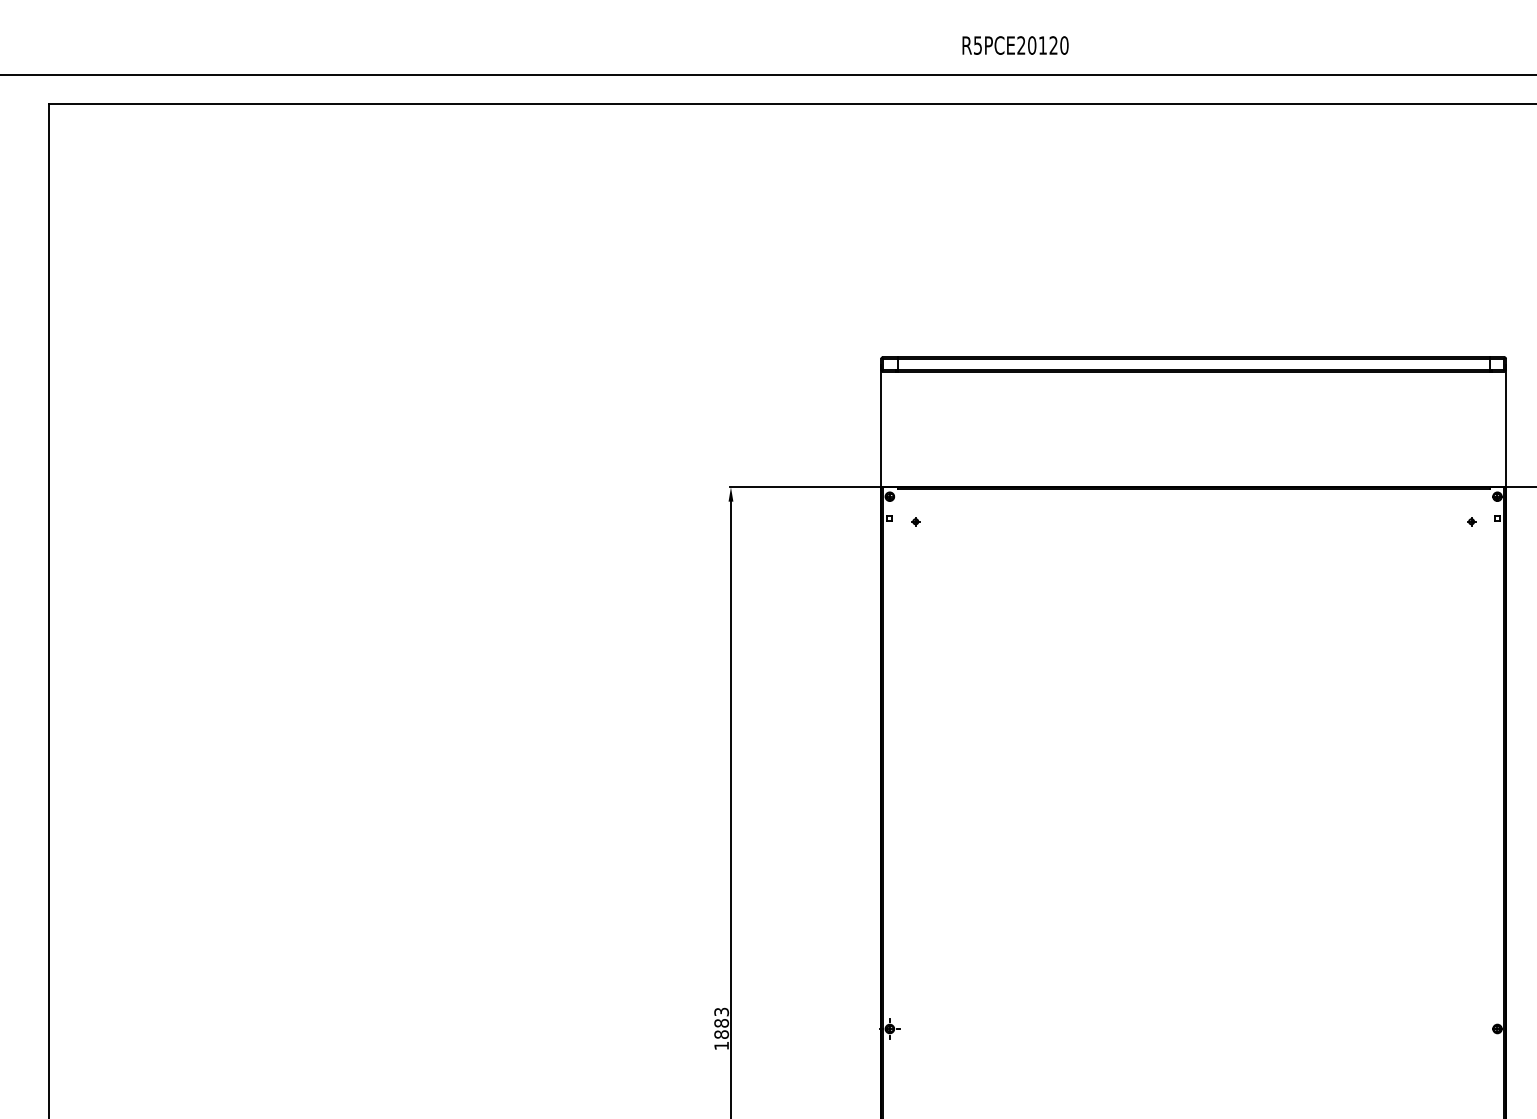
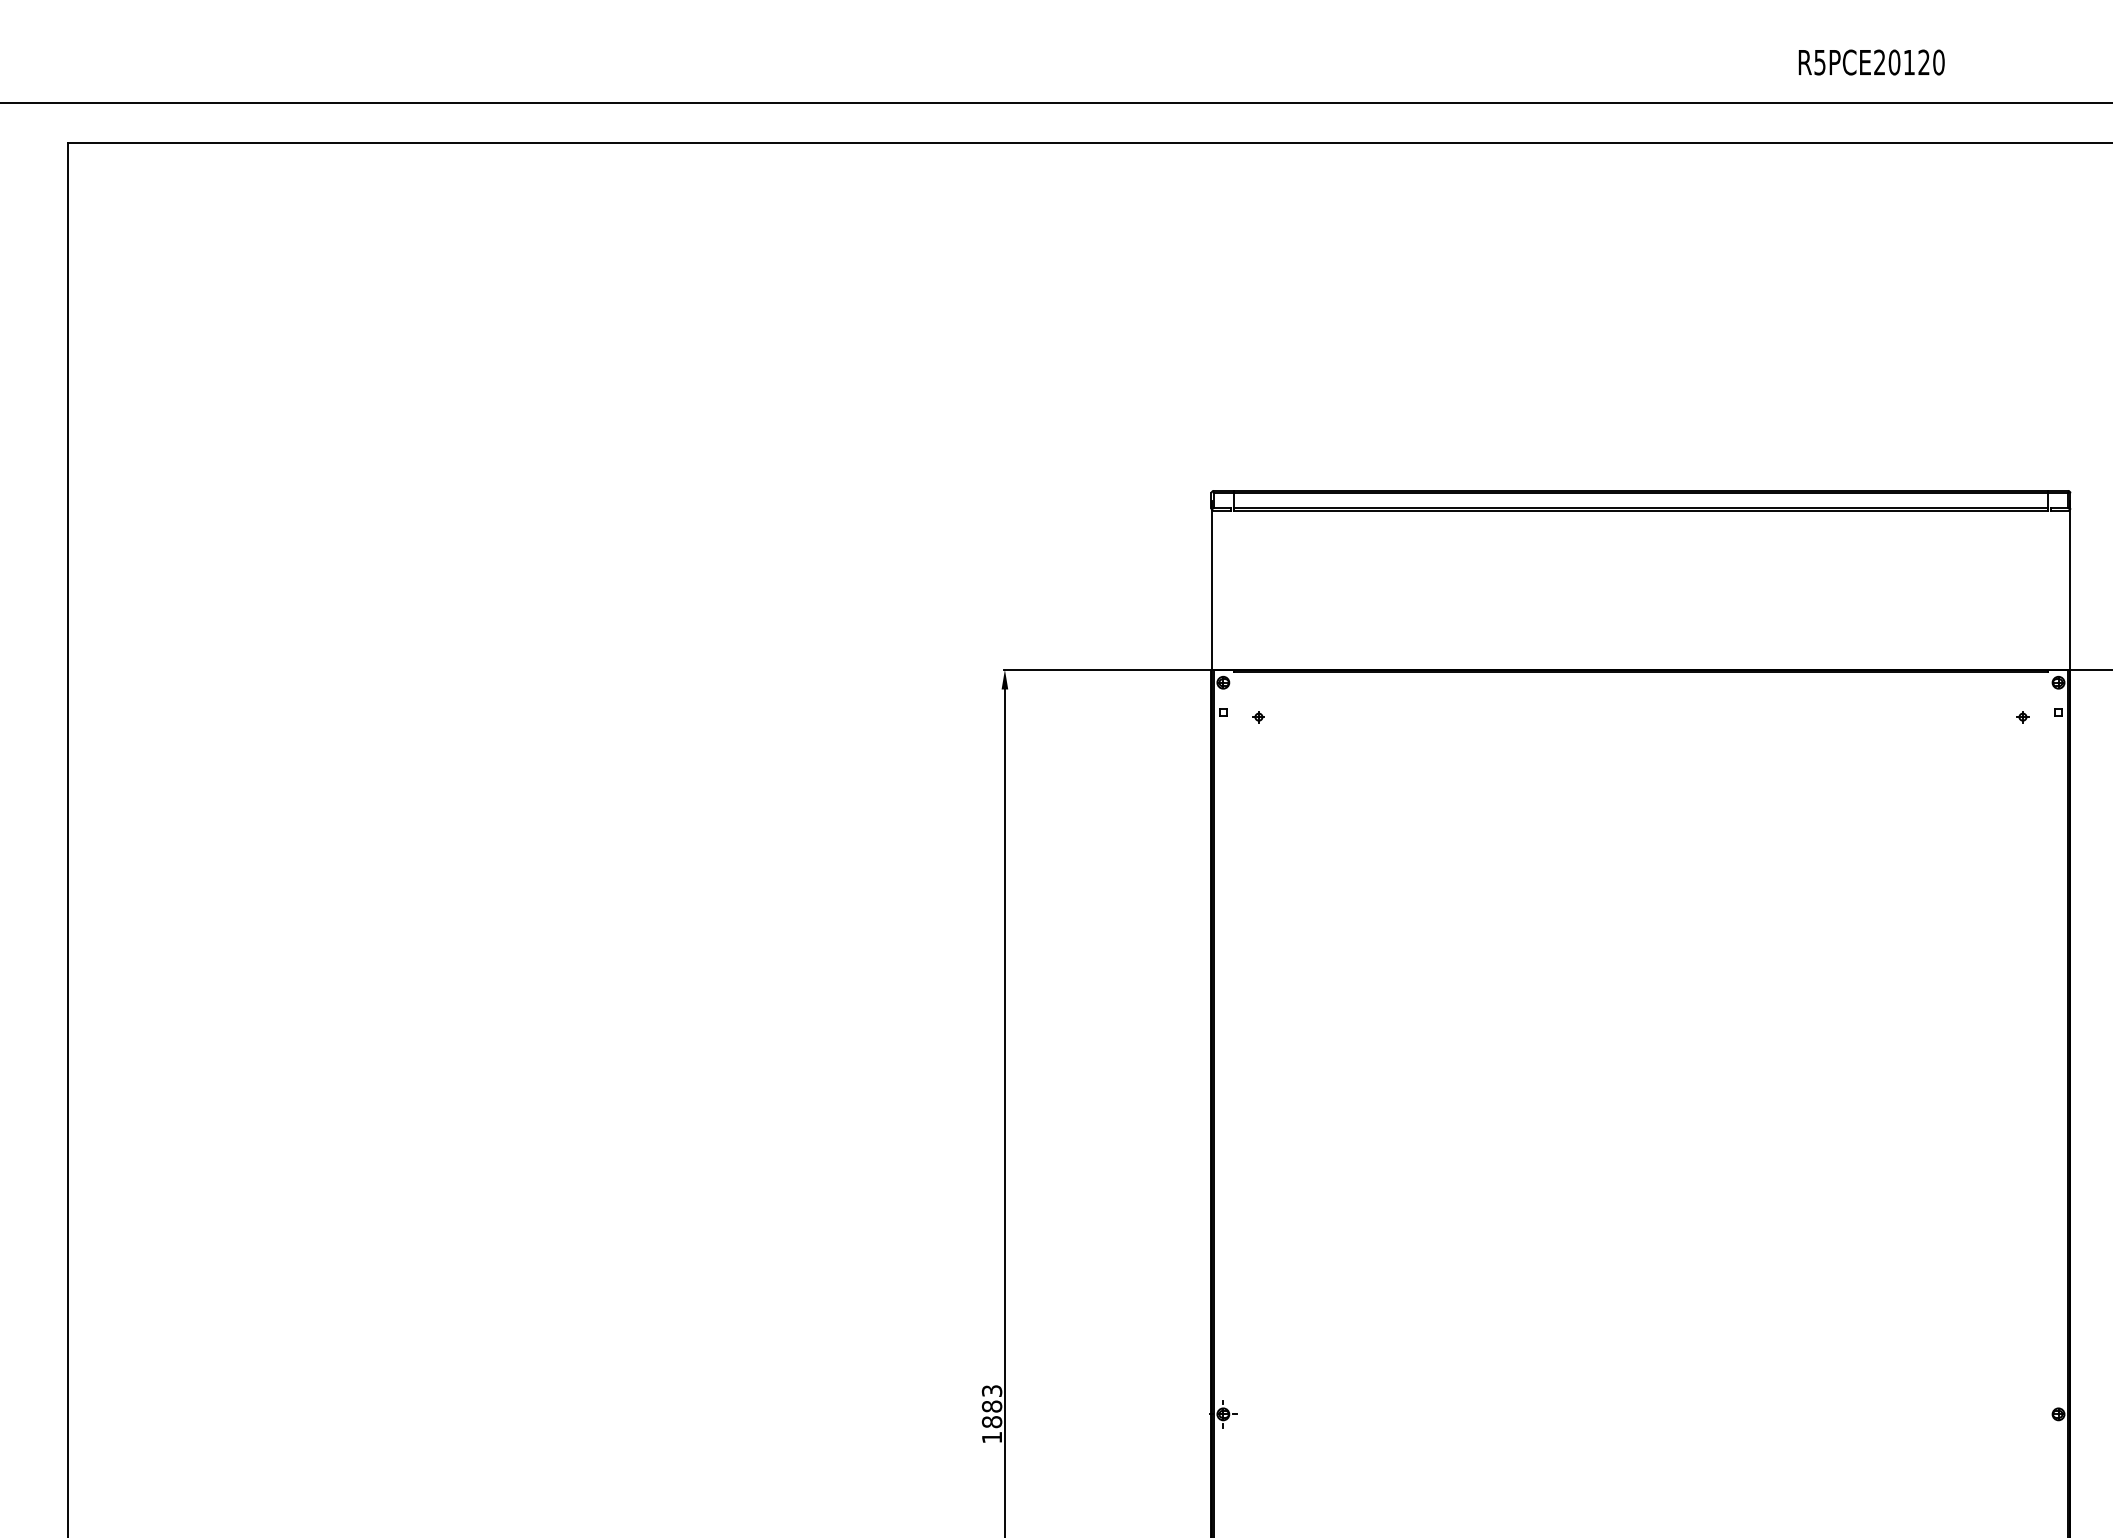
text: (1015, 45) -> (1871, 62), moved

